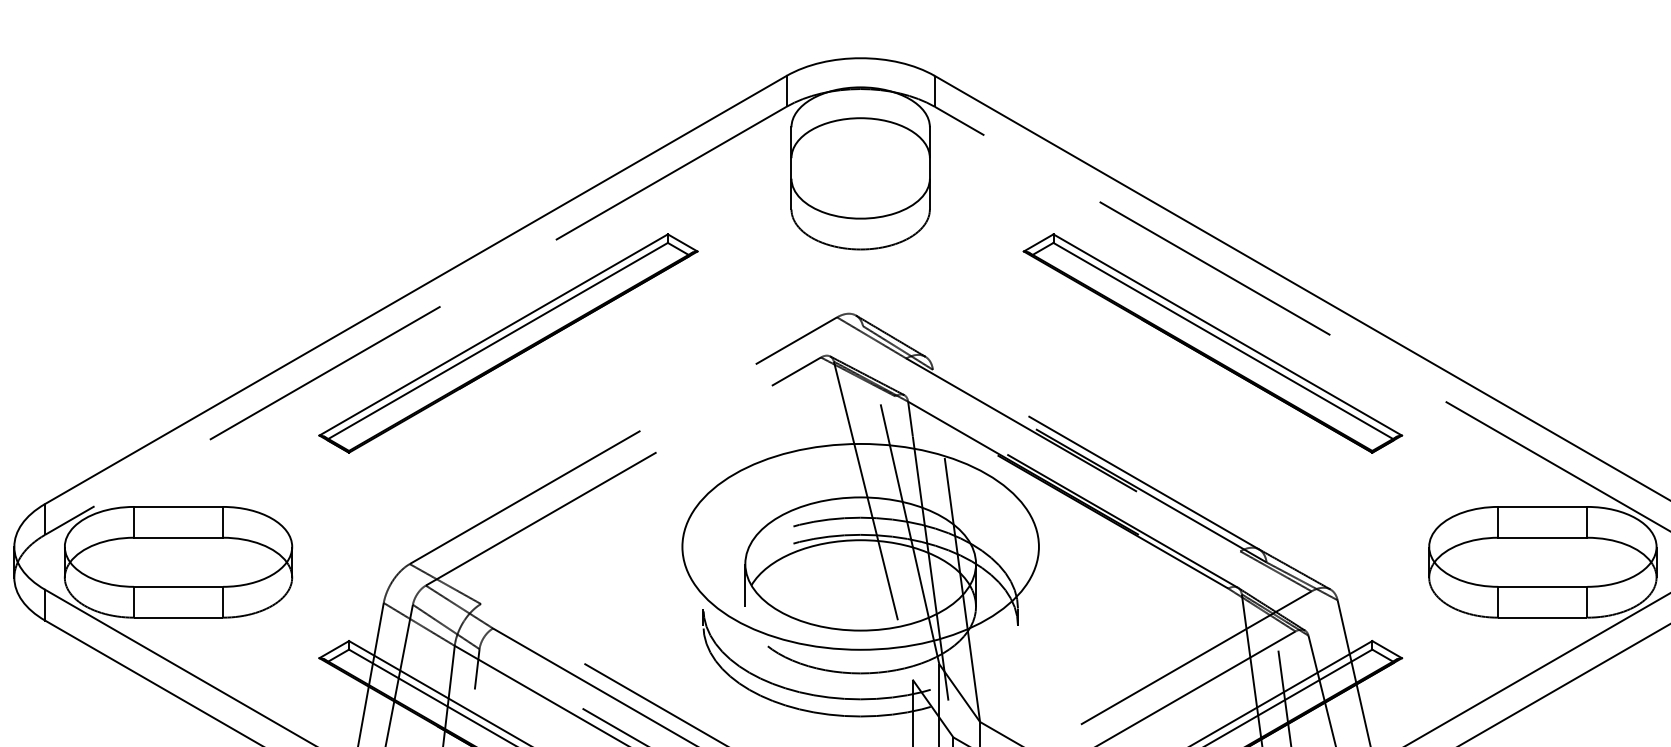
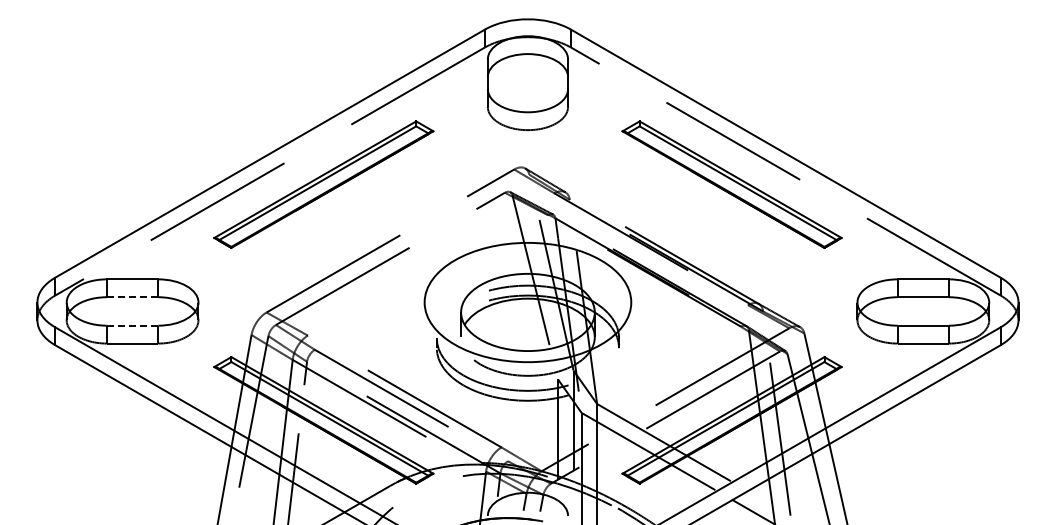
line: (178, 538) -> (132, 297), solid -> dashed
line: (178, 586) -> (132, 325), solid -> dashed

